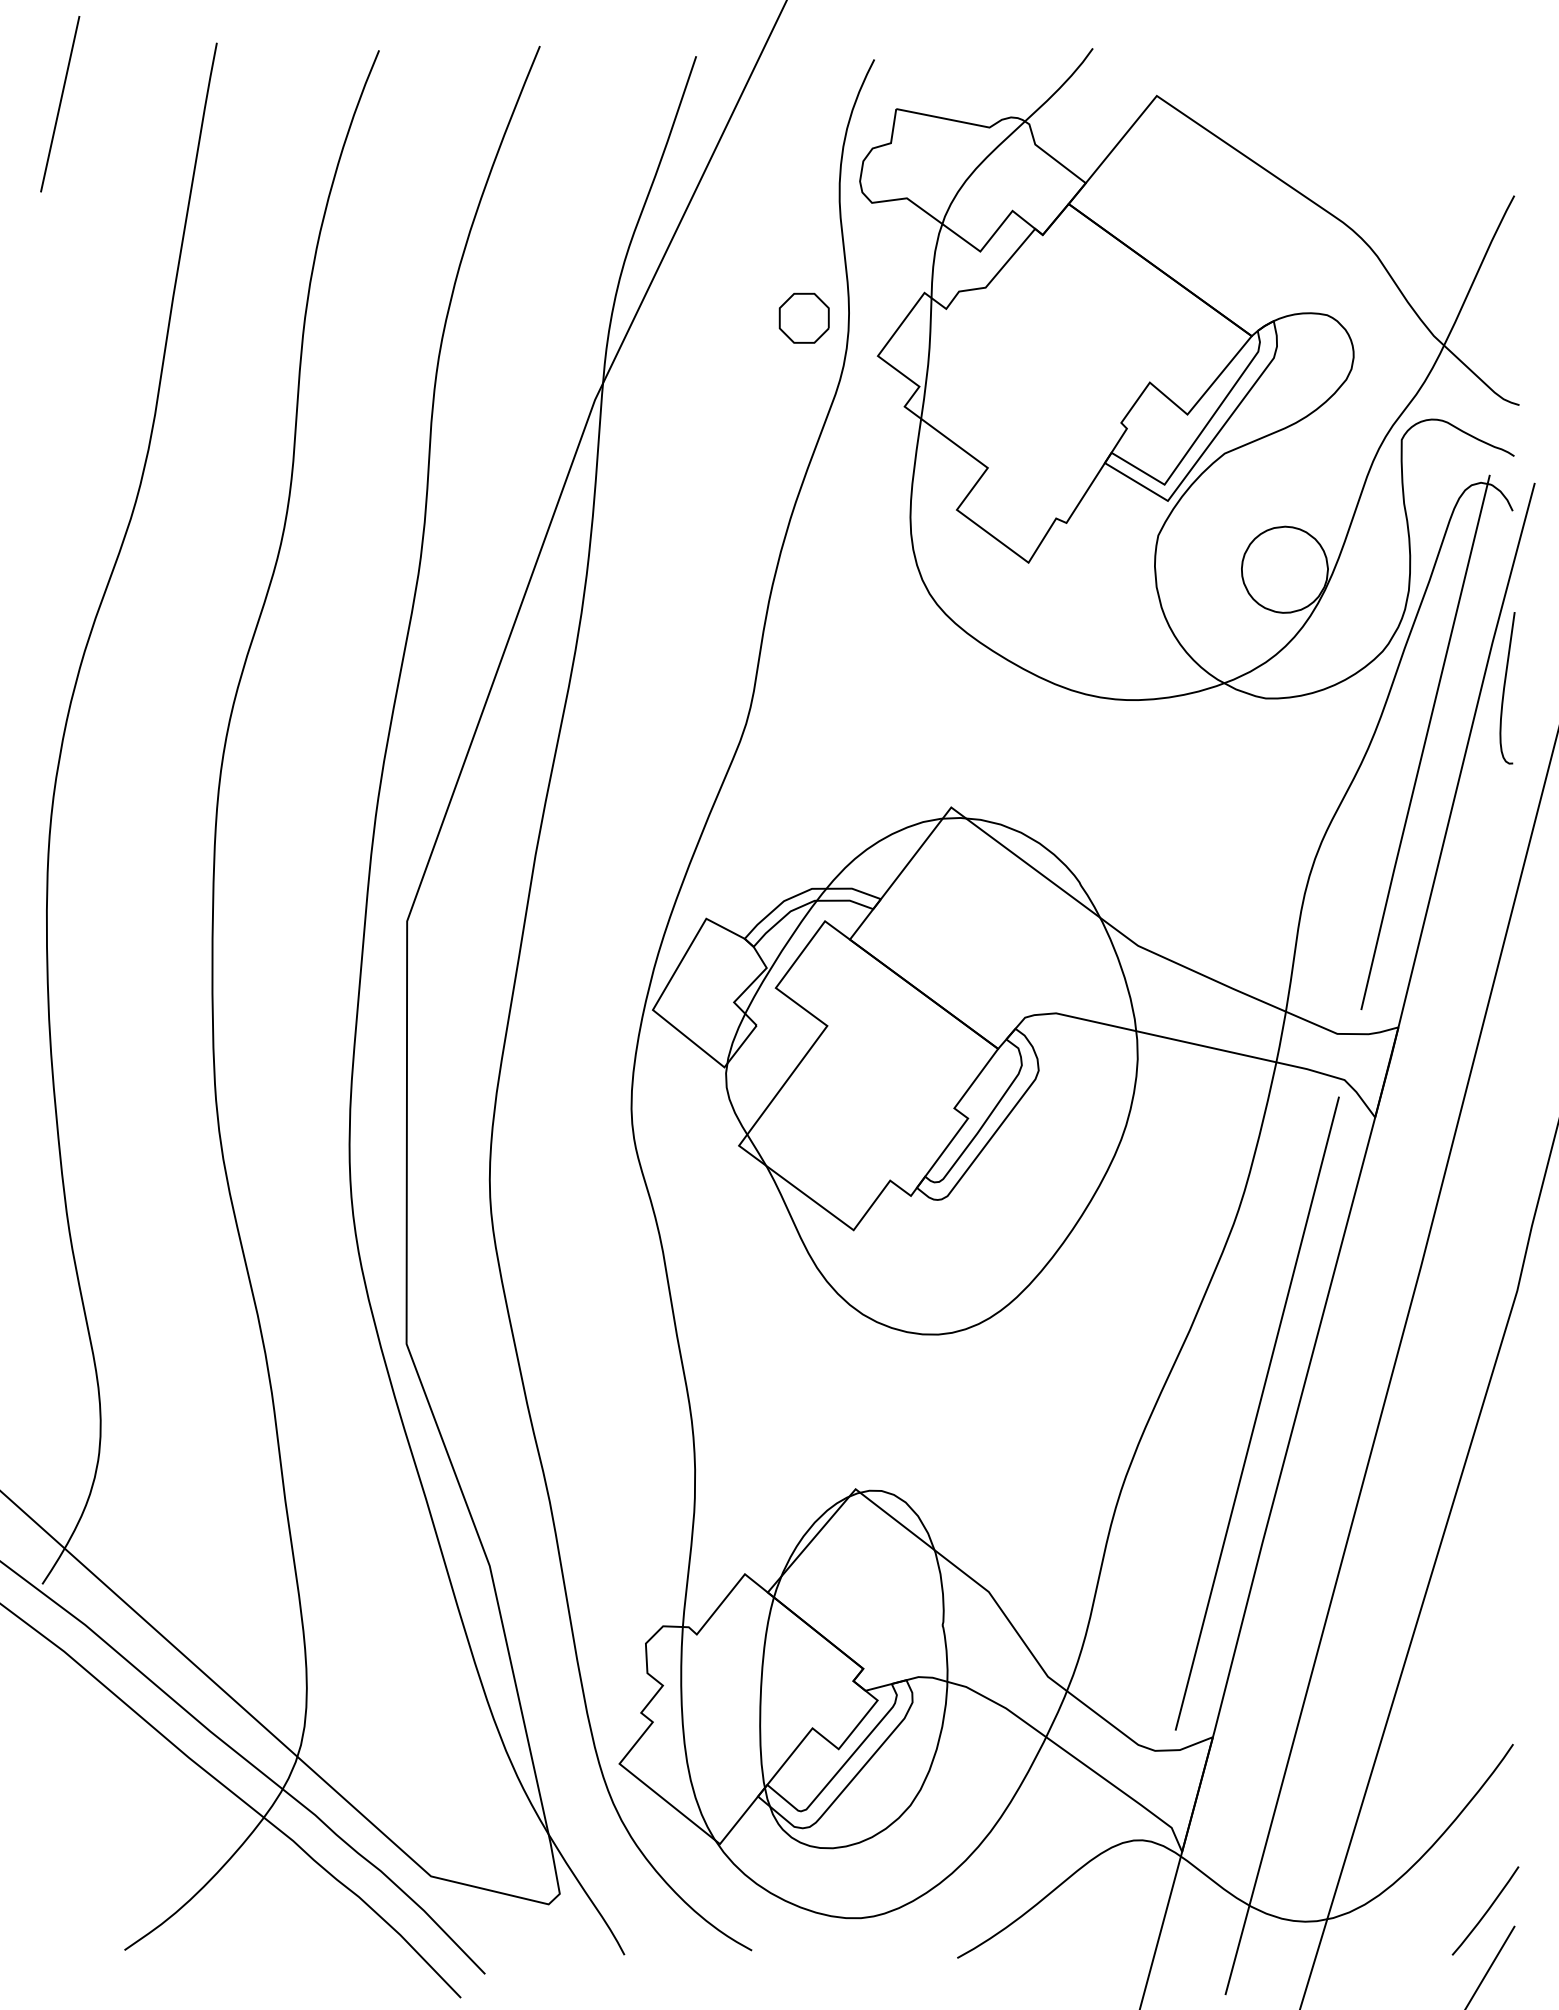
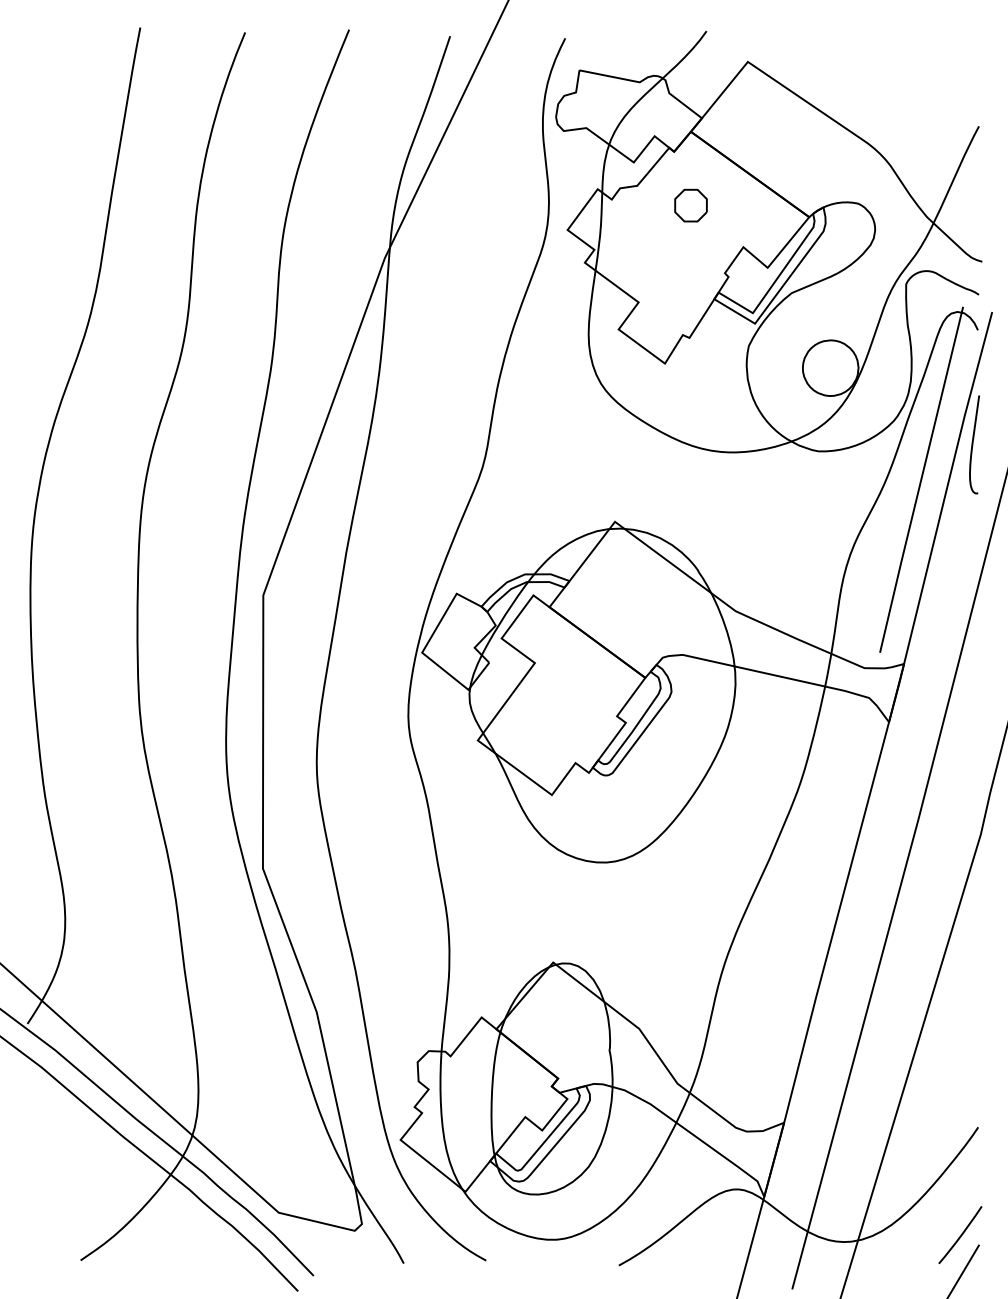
line: (59, 104) -> (38, 67), removed
part: (803, 318) -> (690, 205), moved
line: (1256, 1413) -> (812, 913), removed

